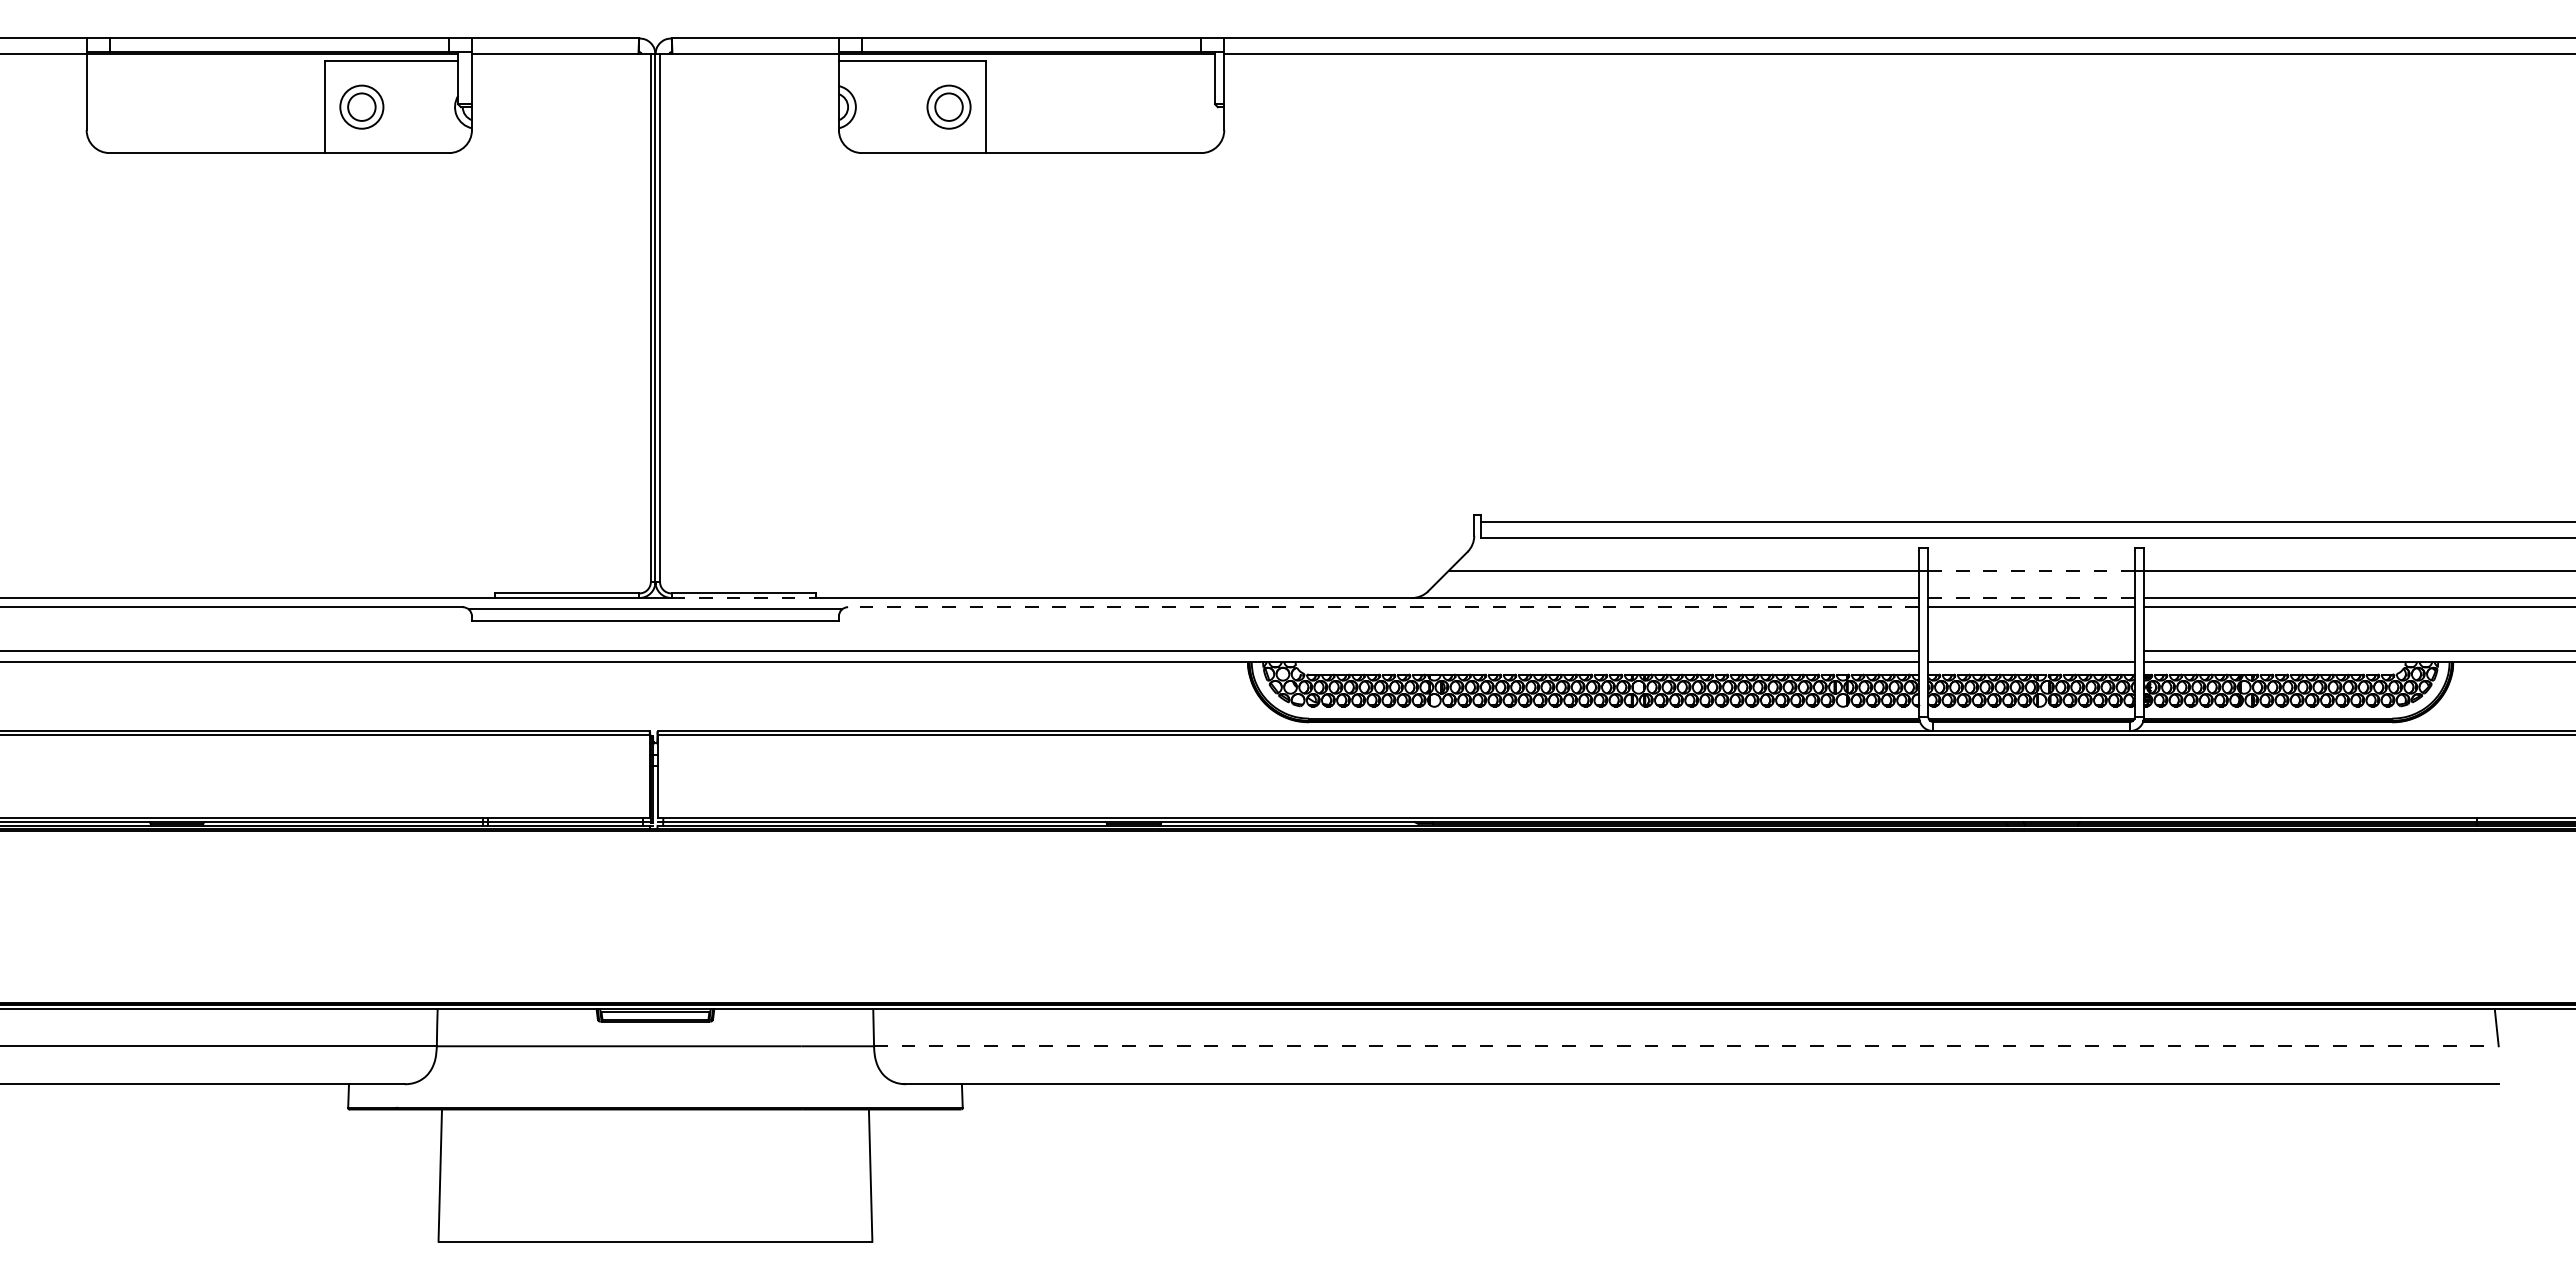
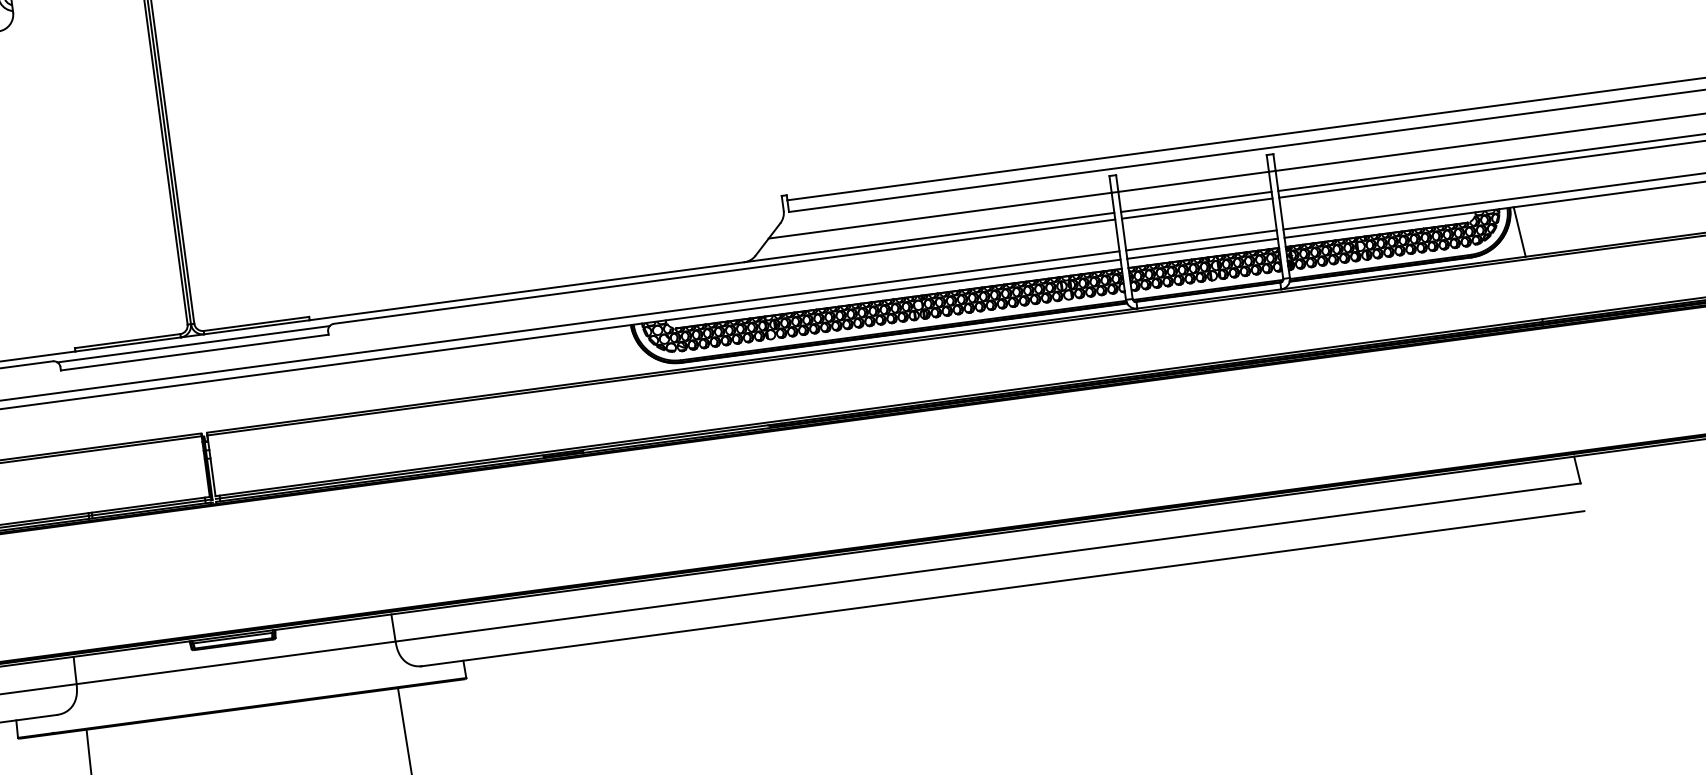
line: (2031, 570) -> (1193, 181), dashed -> solid
line: (744, 598) -> (257, 327), dashed -> solid
line: (2031, 598) -> (1196, 202), dashed -> solid
line: (1383, 607) -> (724, 271), dashed -> solid
line: (2031, 650) -> (1201, 240), added
line: (2461, 696) -> (1519, 231), added
line: (1686, 1046) -> (988, 562), dashed -> solid

